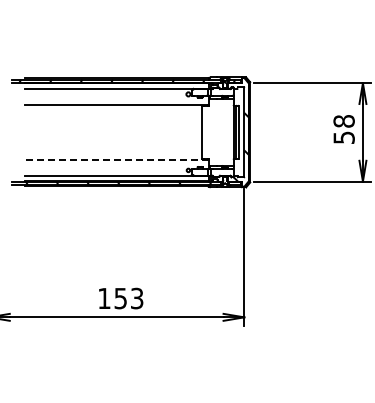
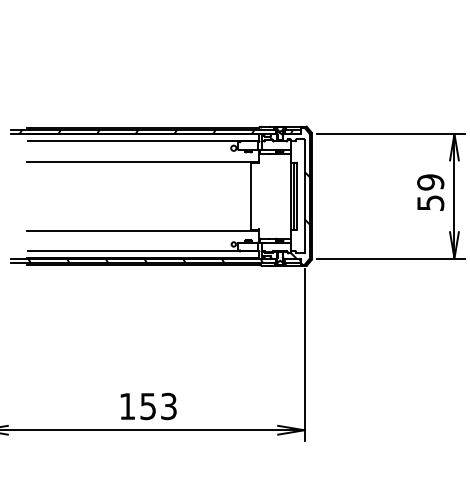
text: (343, 121) -> (429, 182), 58 -> 59
line: (116, 159) -> (142, 230), dashed -> solid

